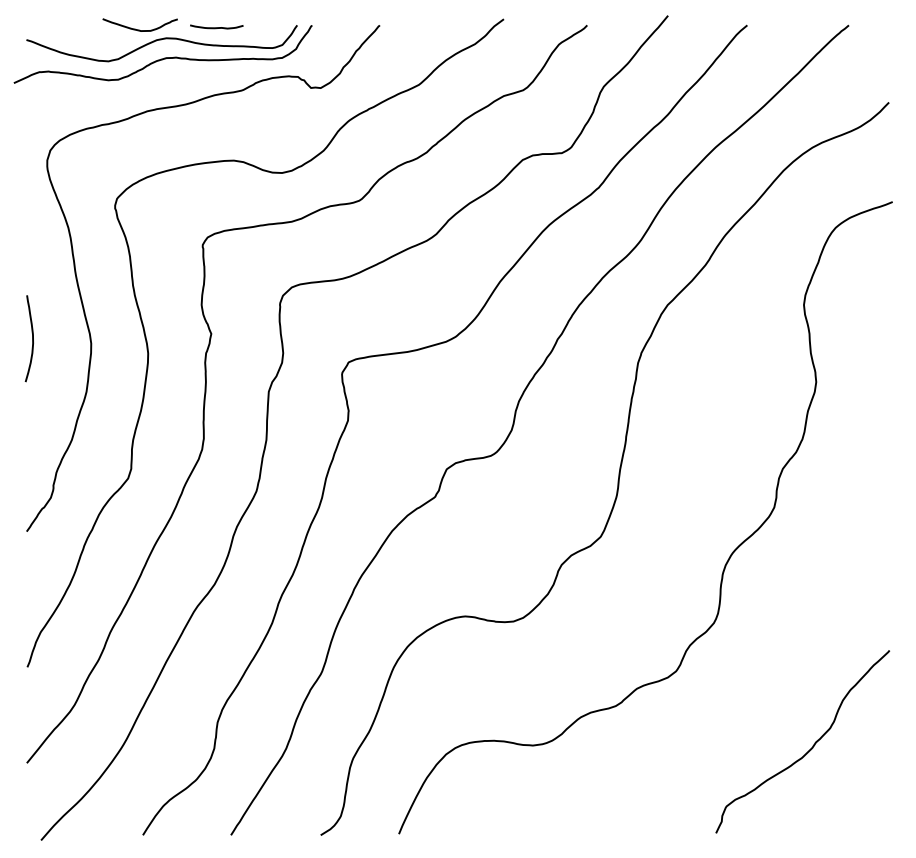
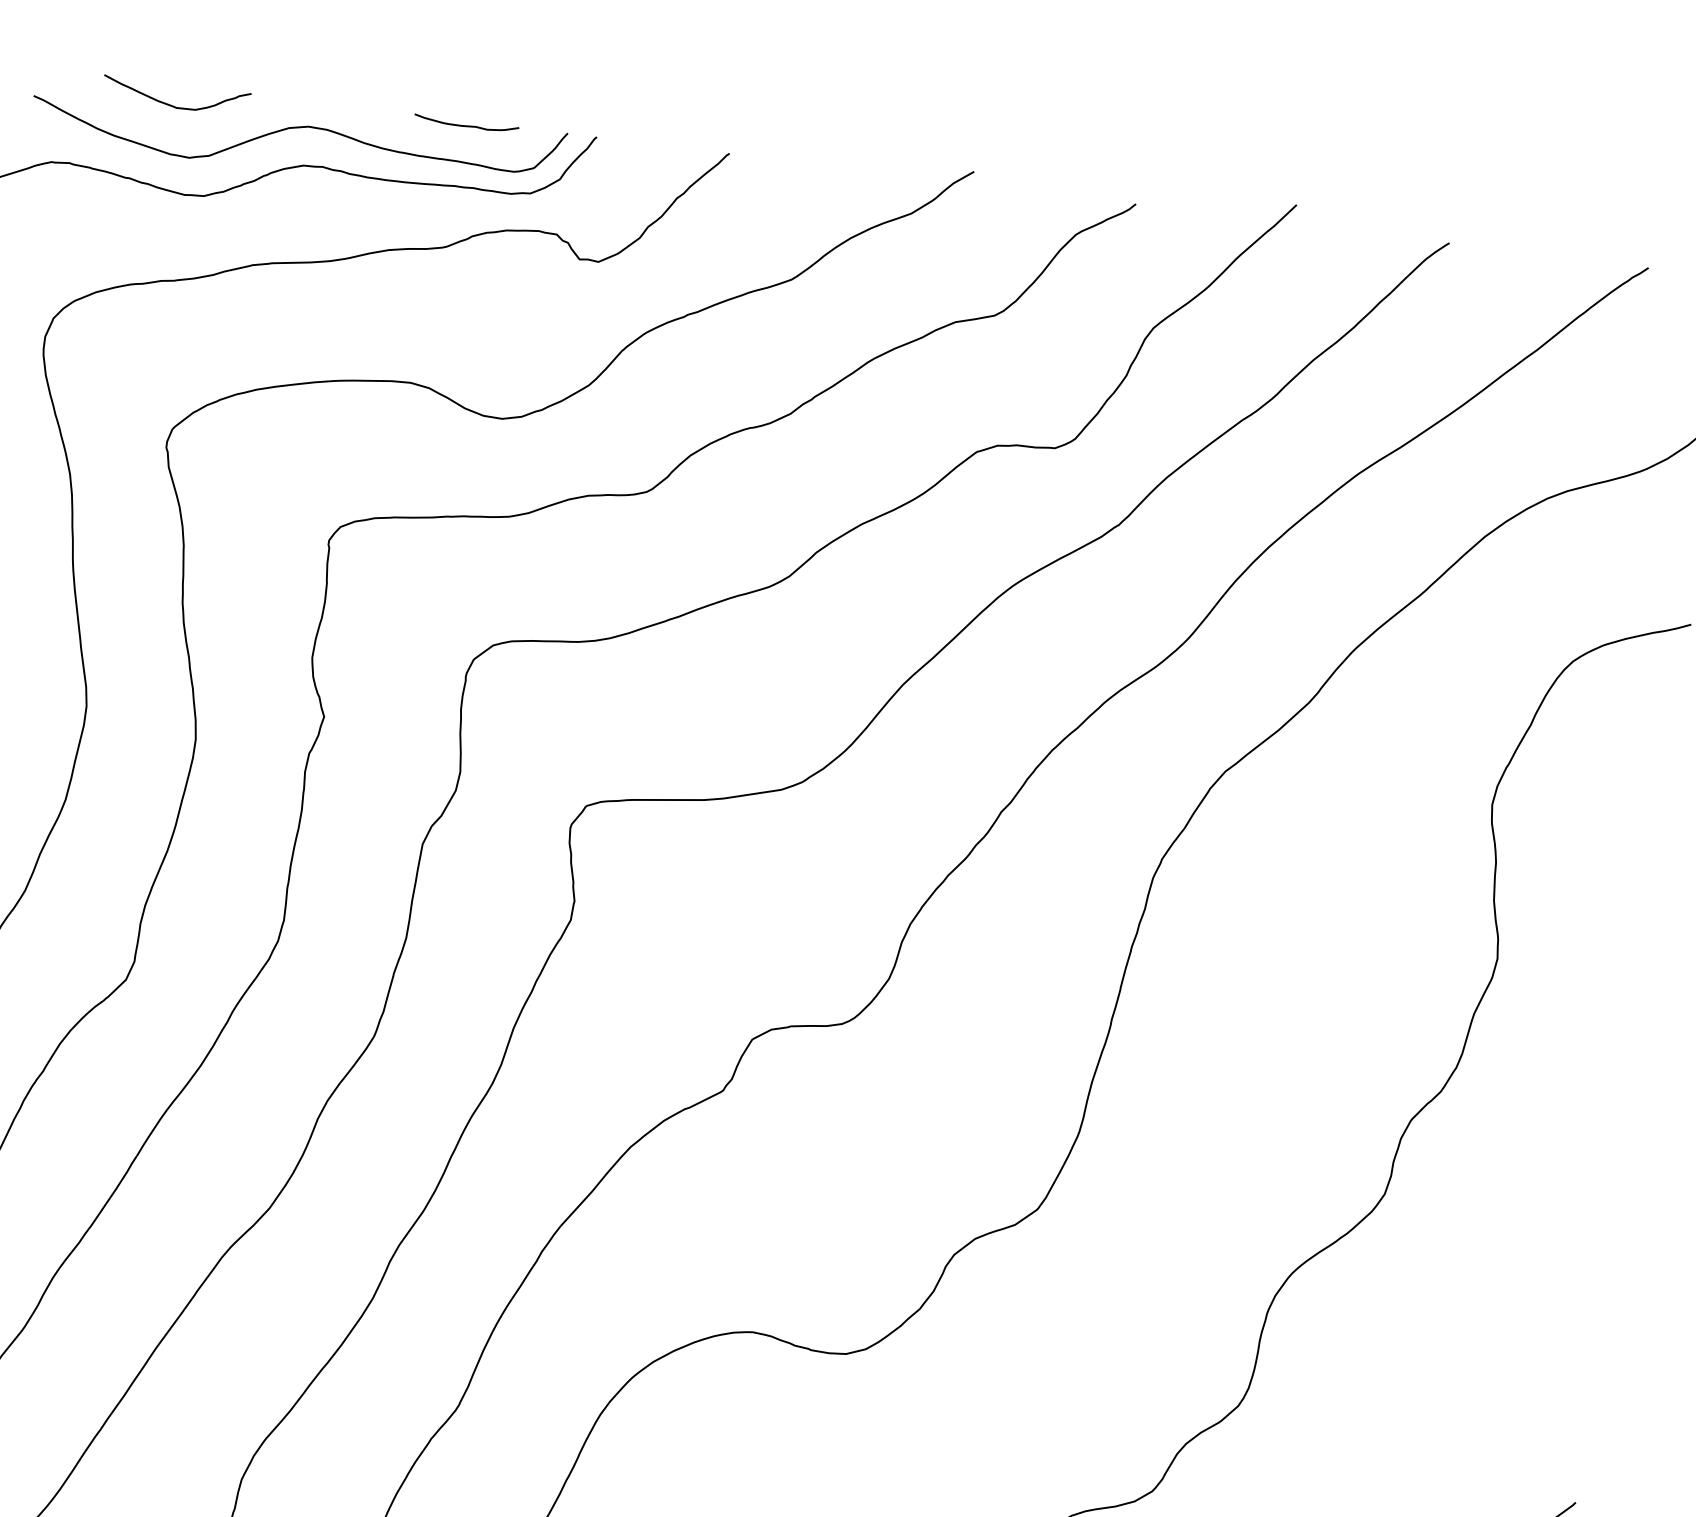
curve: (216, 27) -> (465, 124), moved
curve: (139, 29) -> (173, 104), moved

